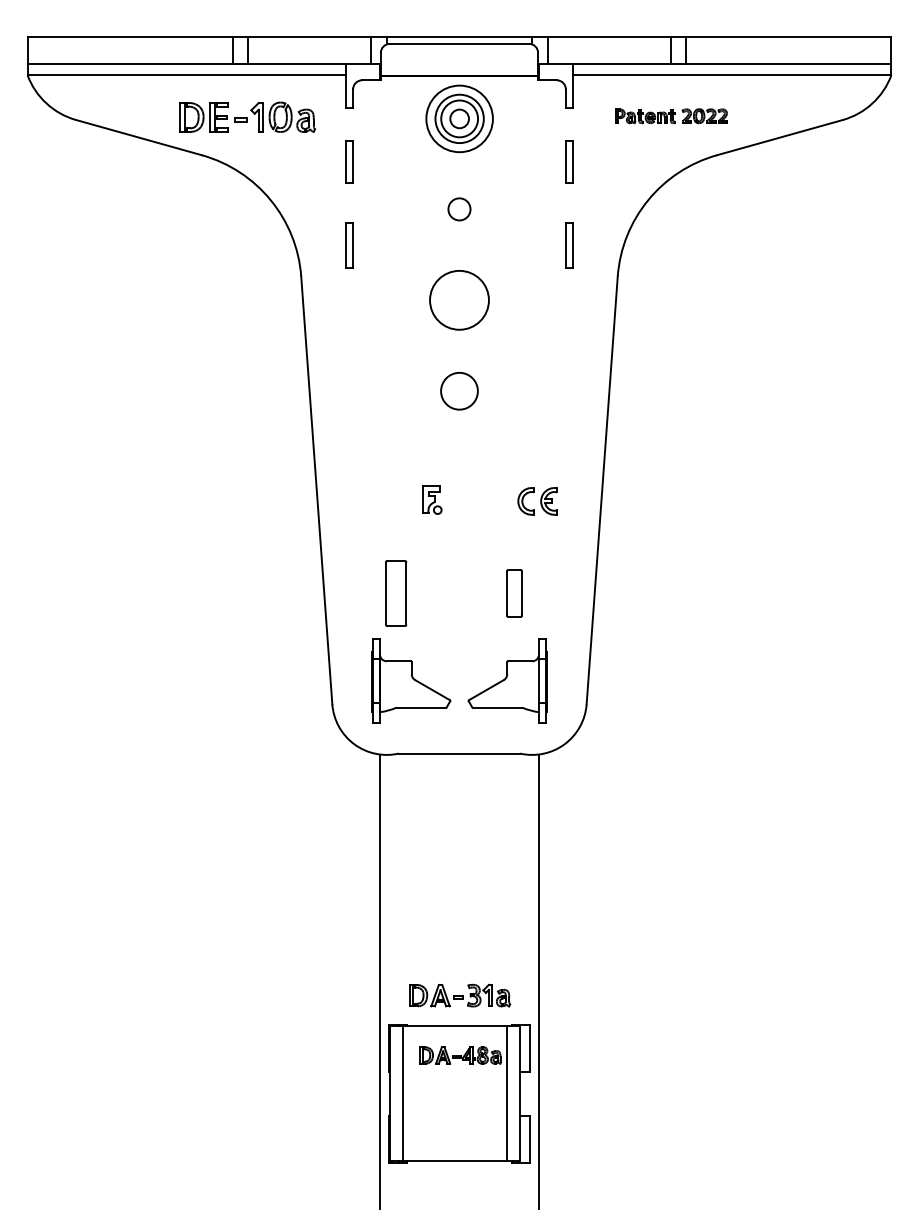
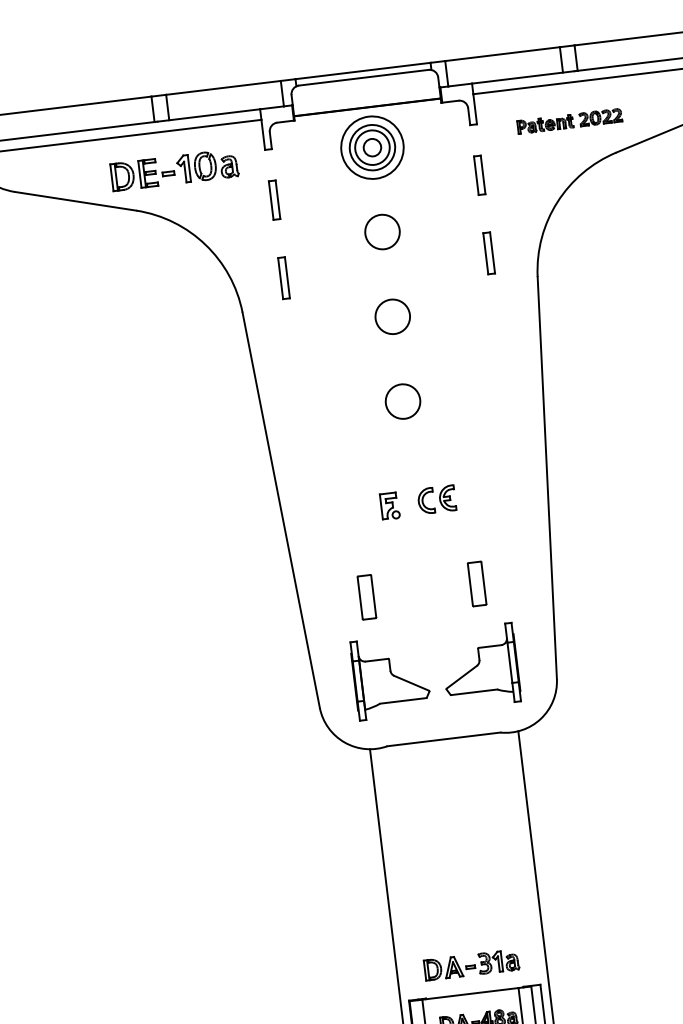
circle: (459, 209) -> (382, 232), size x1.67
circle: (459, 299) -> (392, 316), size x0.62
part: (537, 501) -> (436, 499), moved
part: (396, 593) -> (367, 597), size x0.71

